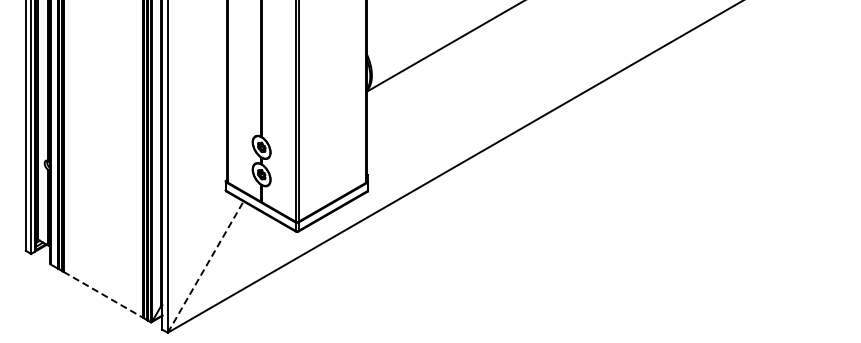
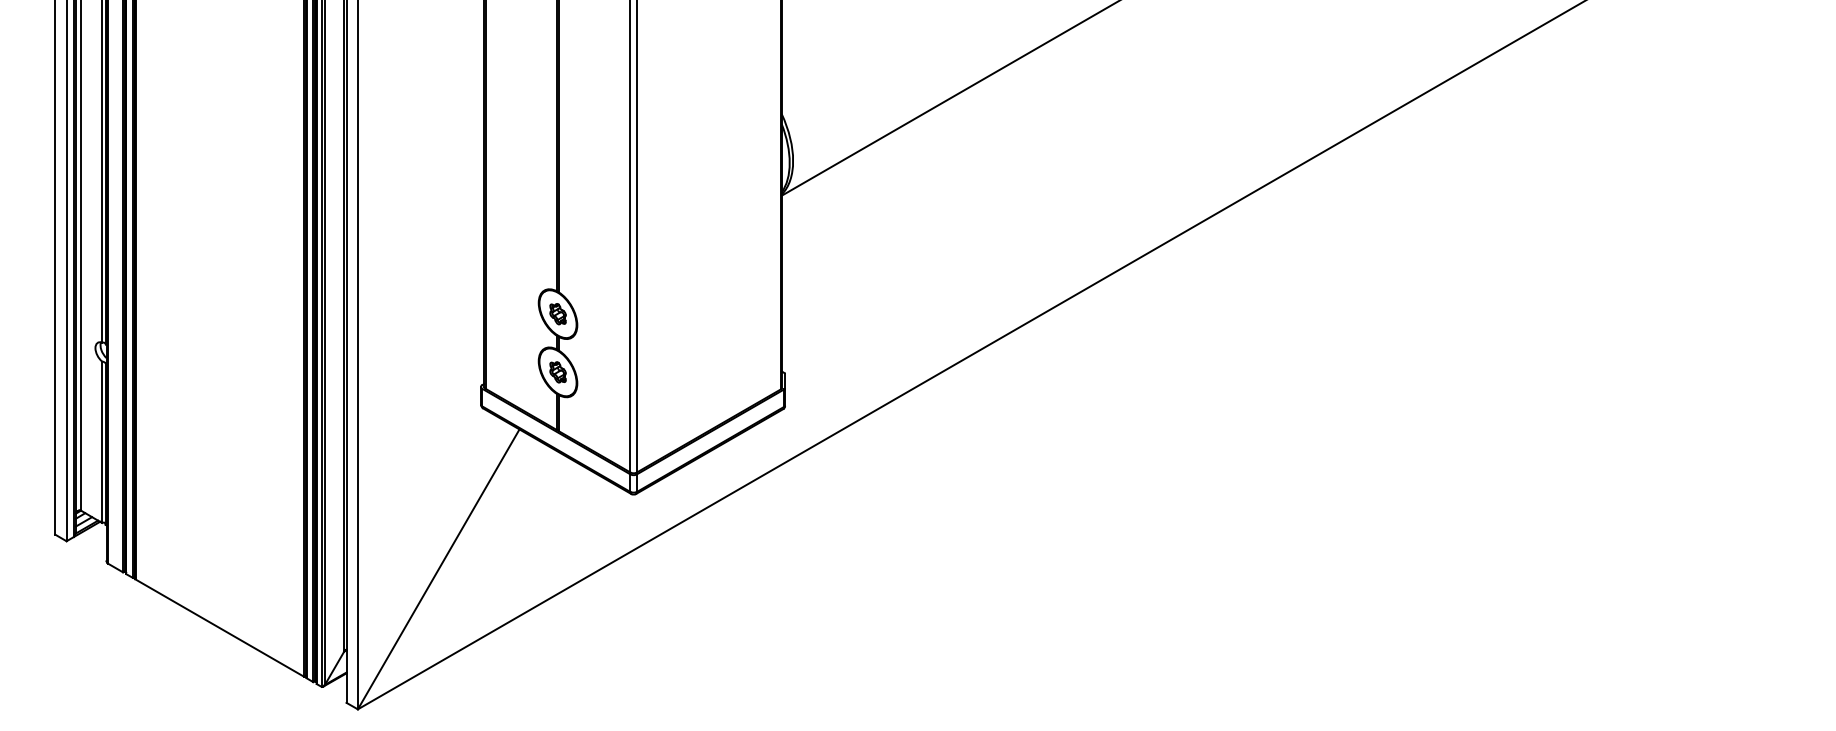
line: (205, 267) -> (438, 570), dashed -> solid
line: (103, 294) -> (220, 627), dashed -> solid

